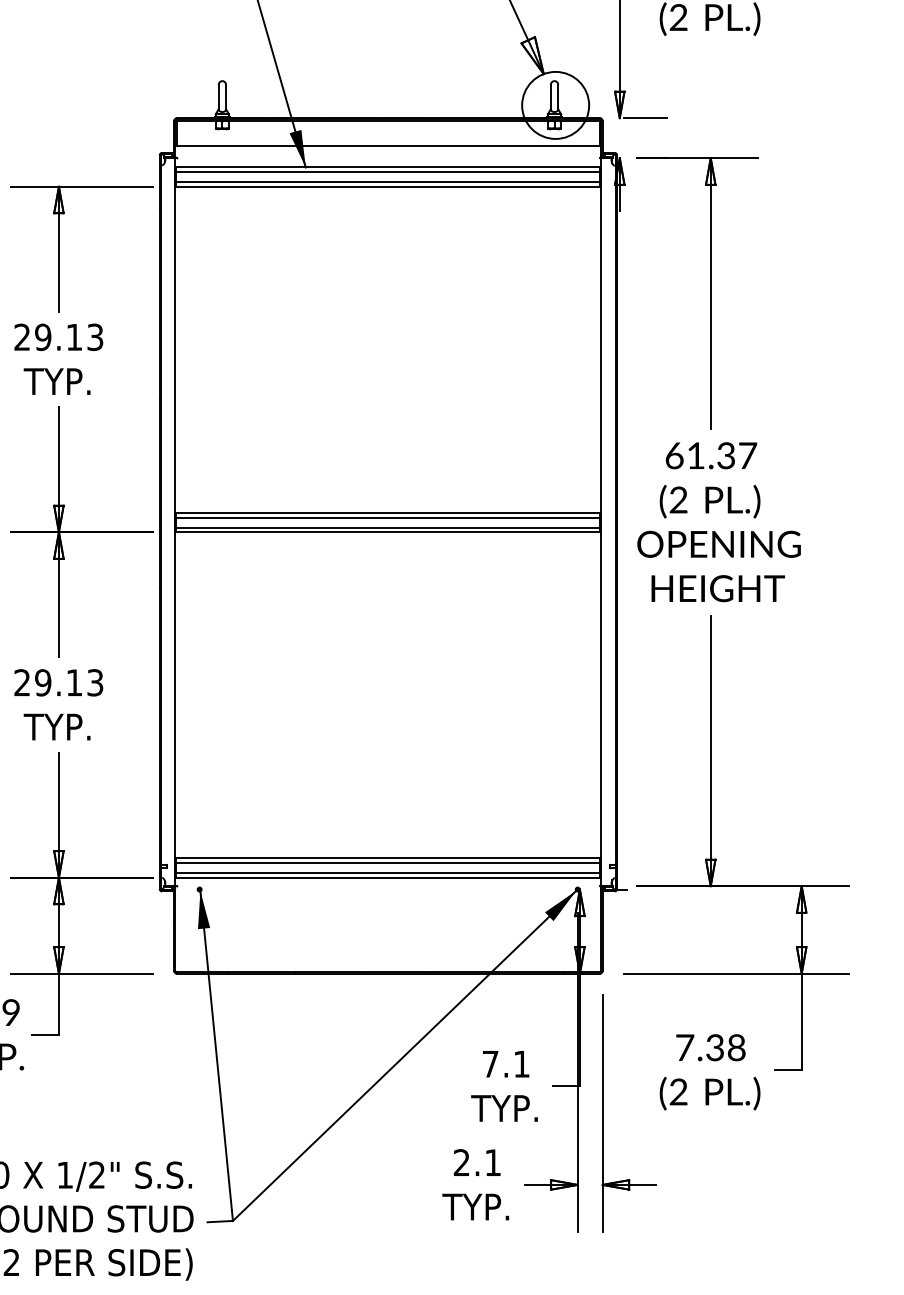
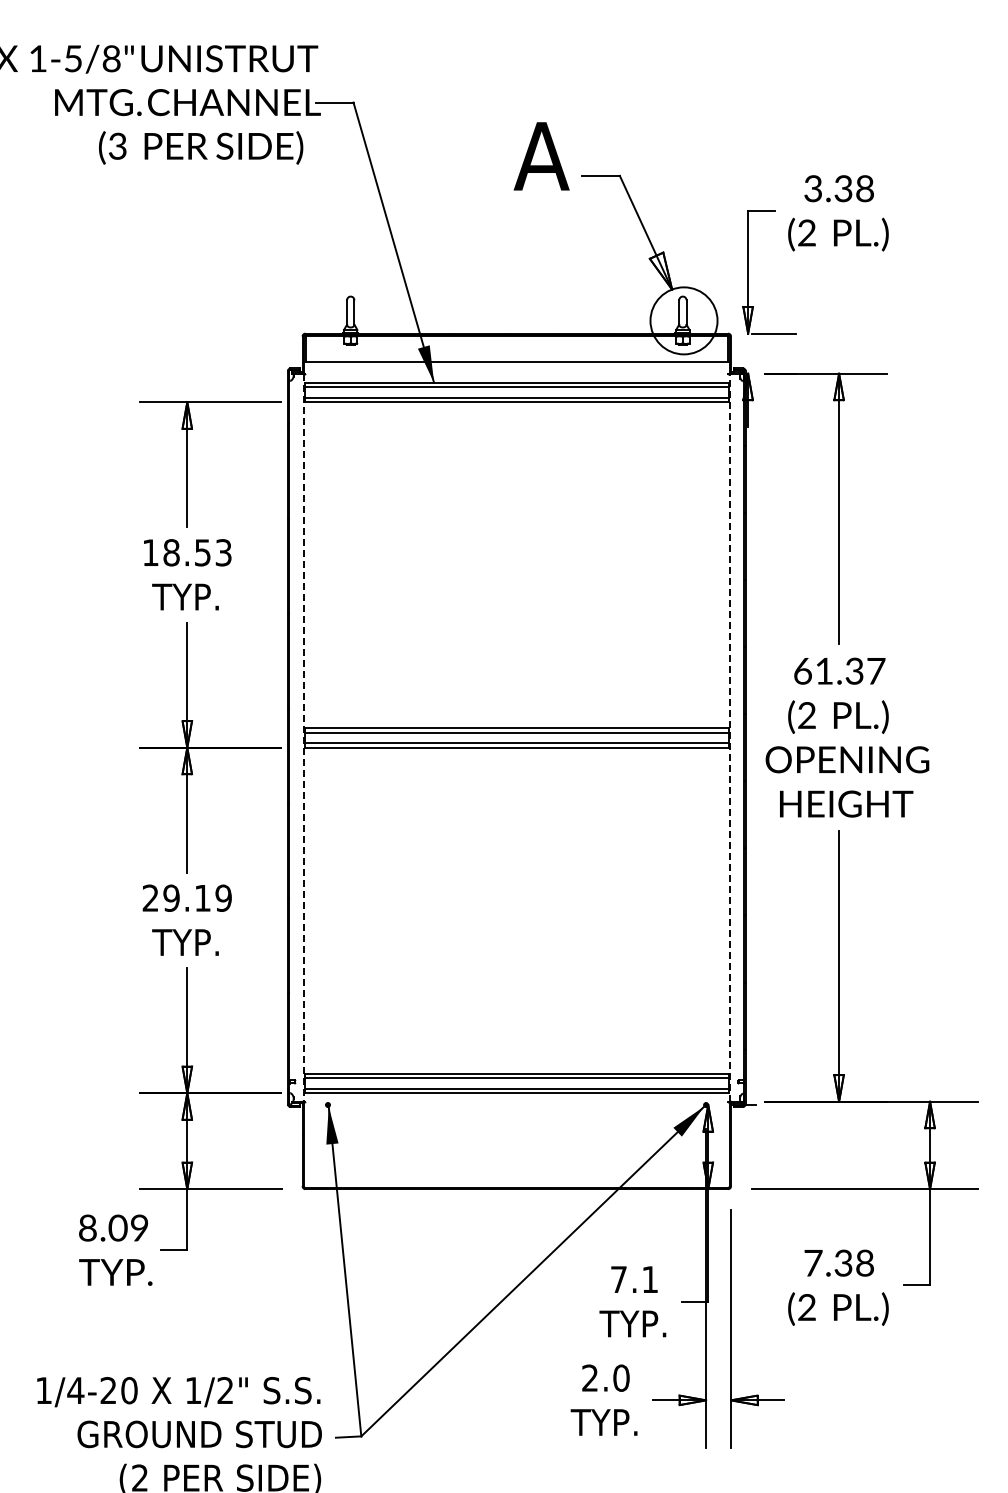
text: (48, 337) -> (176, 552), 29.13 -> 18.53
line: (601, 522) -> (729, 737), solid -> dashed
line: (175, 523) -> (303, 738), solid -> dashed
text: (95, 682) -> (223, 897), 29.13 -> 29.19
text: (493, 1162) -> (621, 1377), 2.1 -> 2.0

